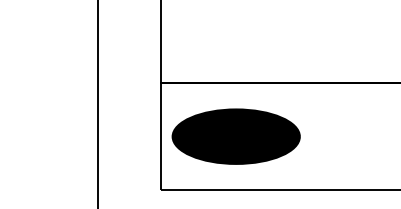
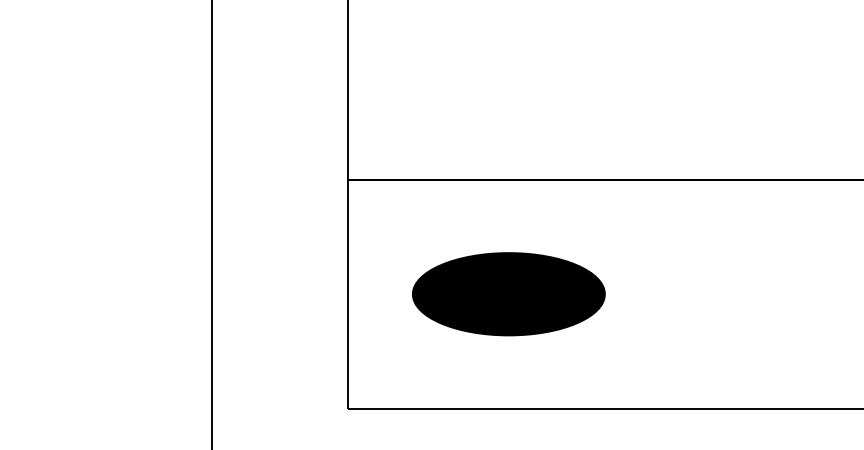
part: (235, 136) -> (507, 293), size x0.7

